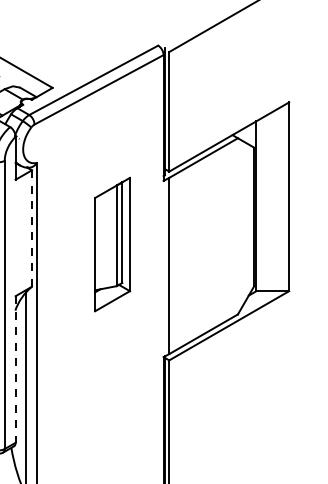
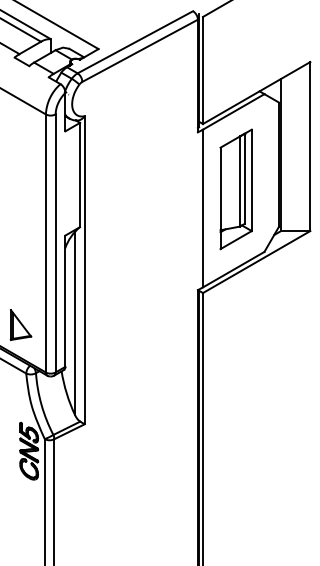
line: (32, 229) -> (80, 175), dashed -> solid
part: (111, 244) -> (235, 189), moved
line: (15, 369) -> (65, 301), dashed -> solid

